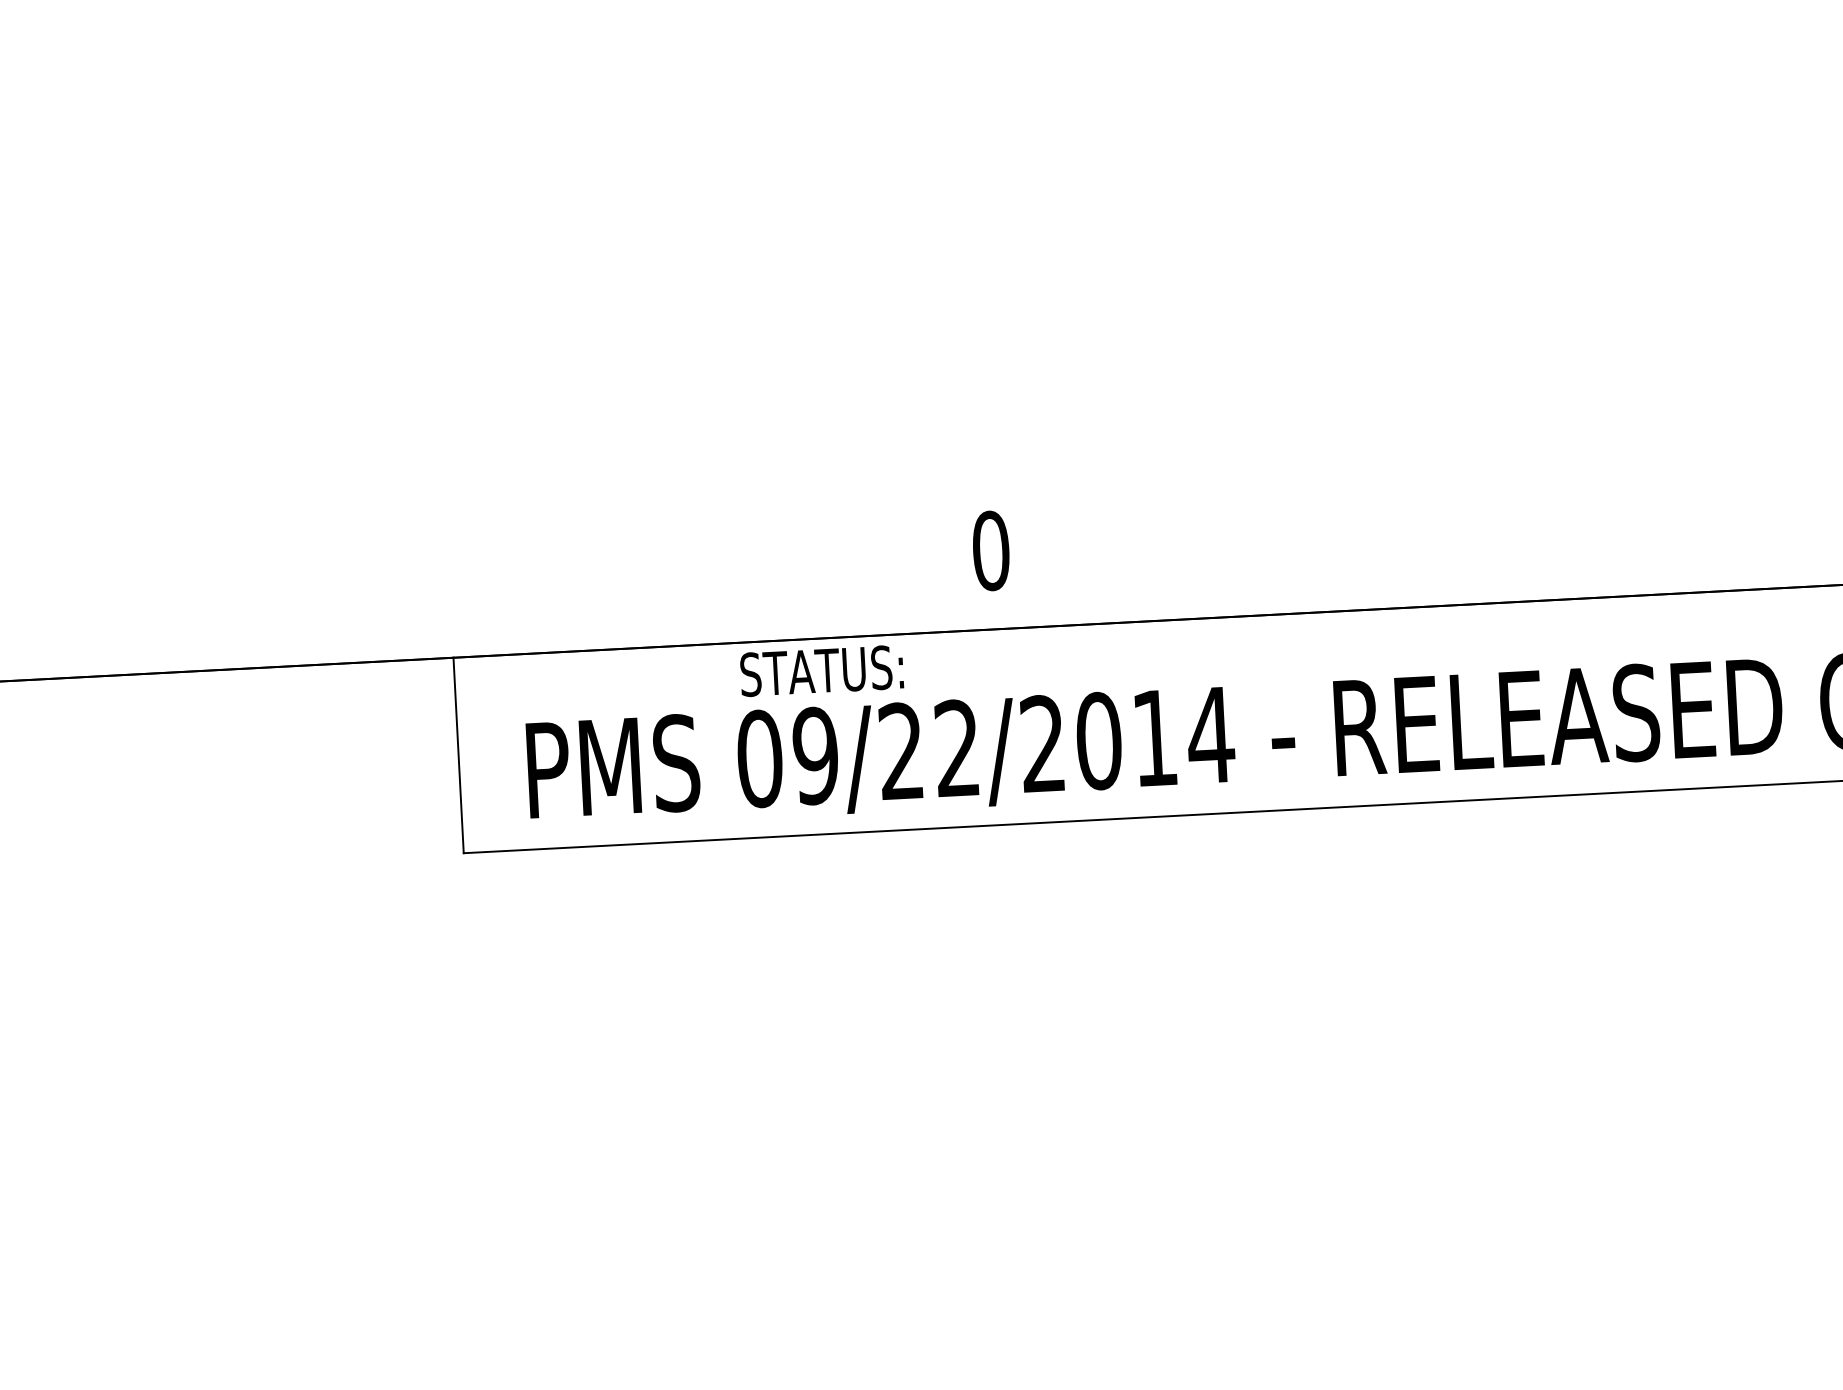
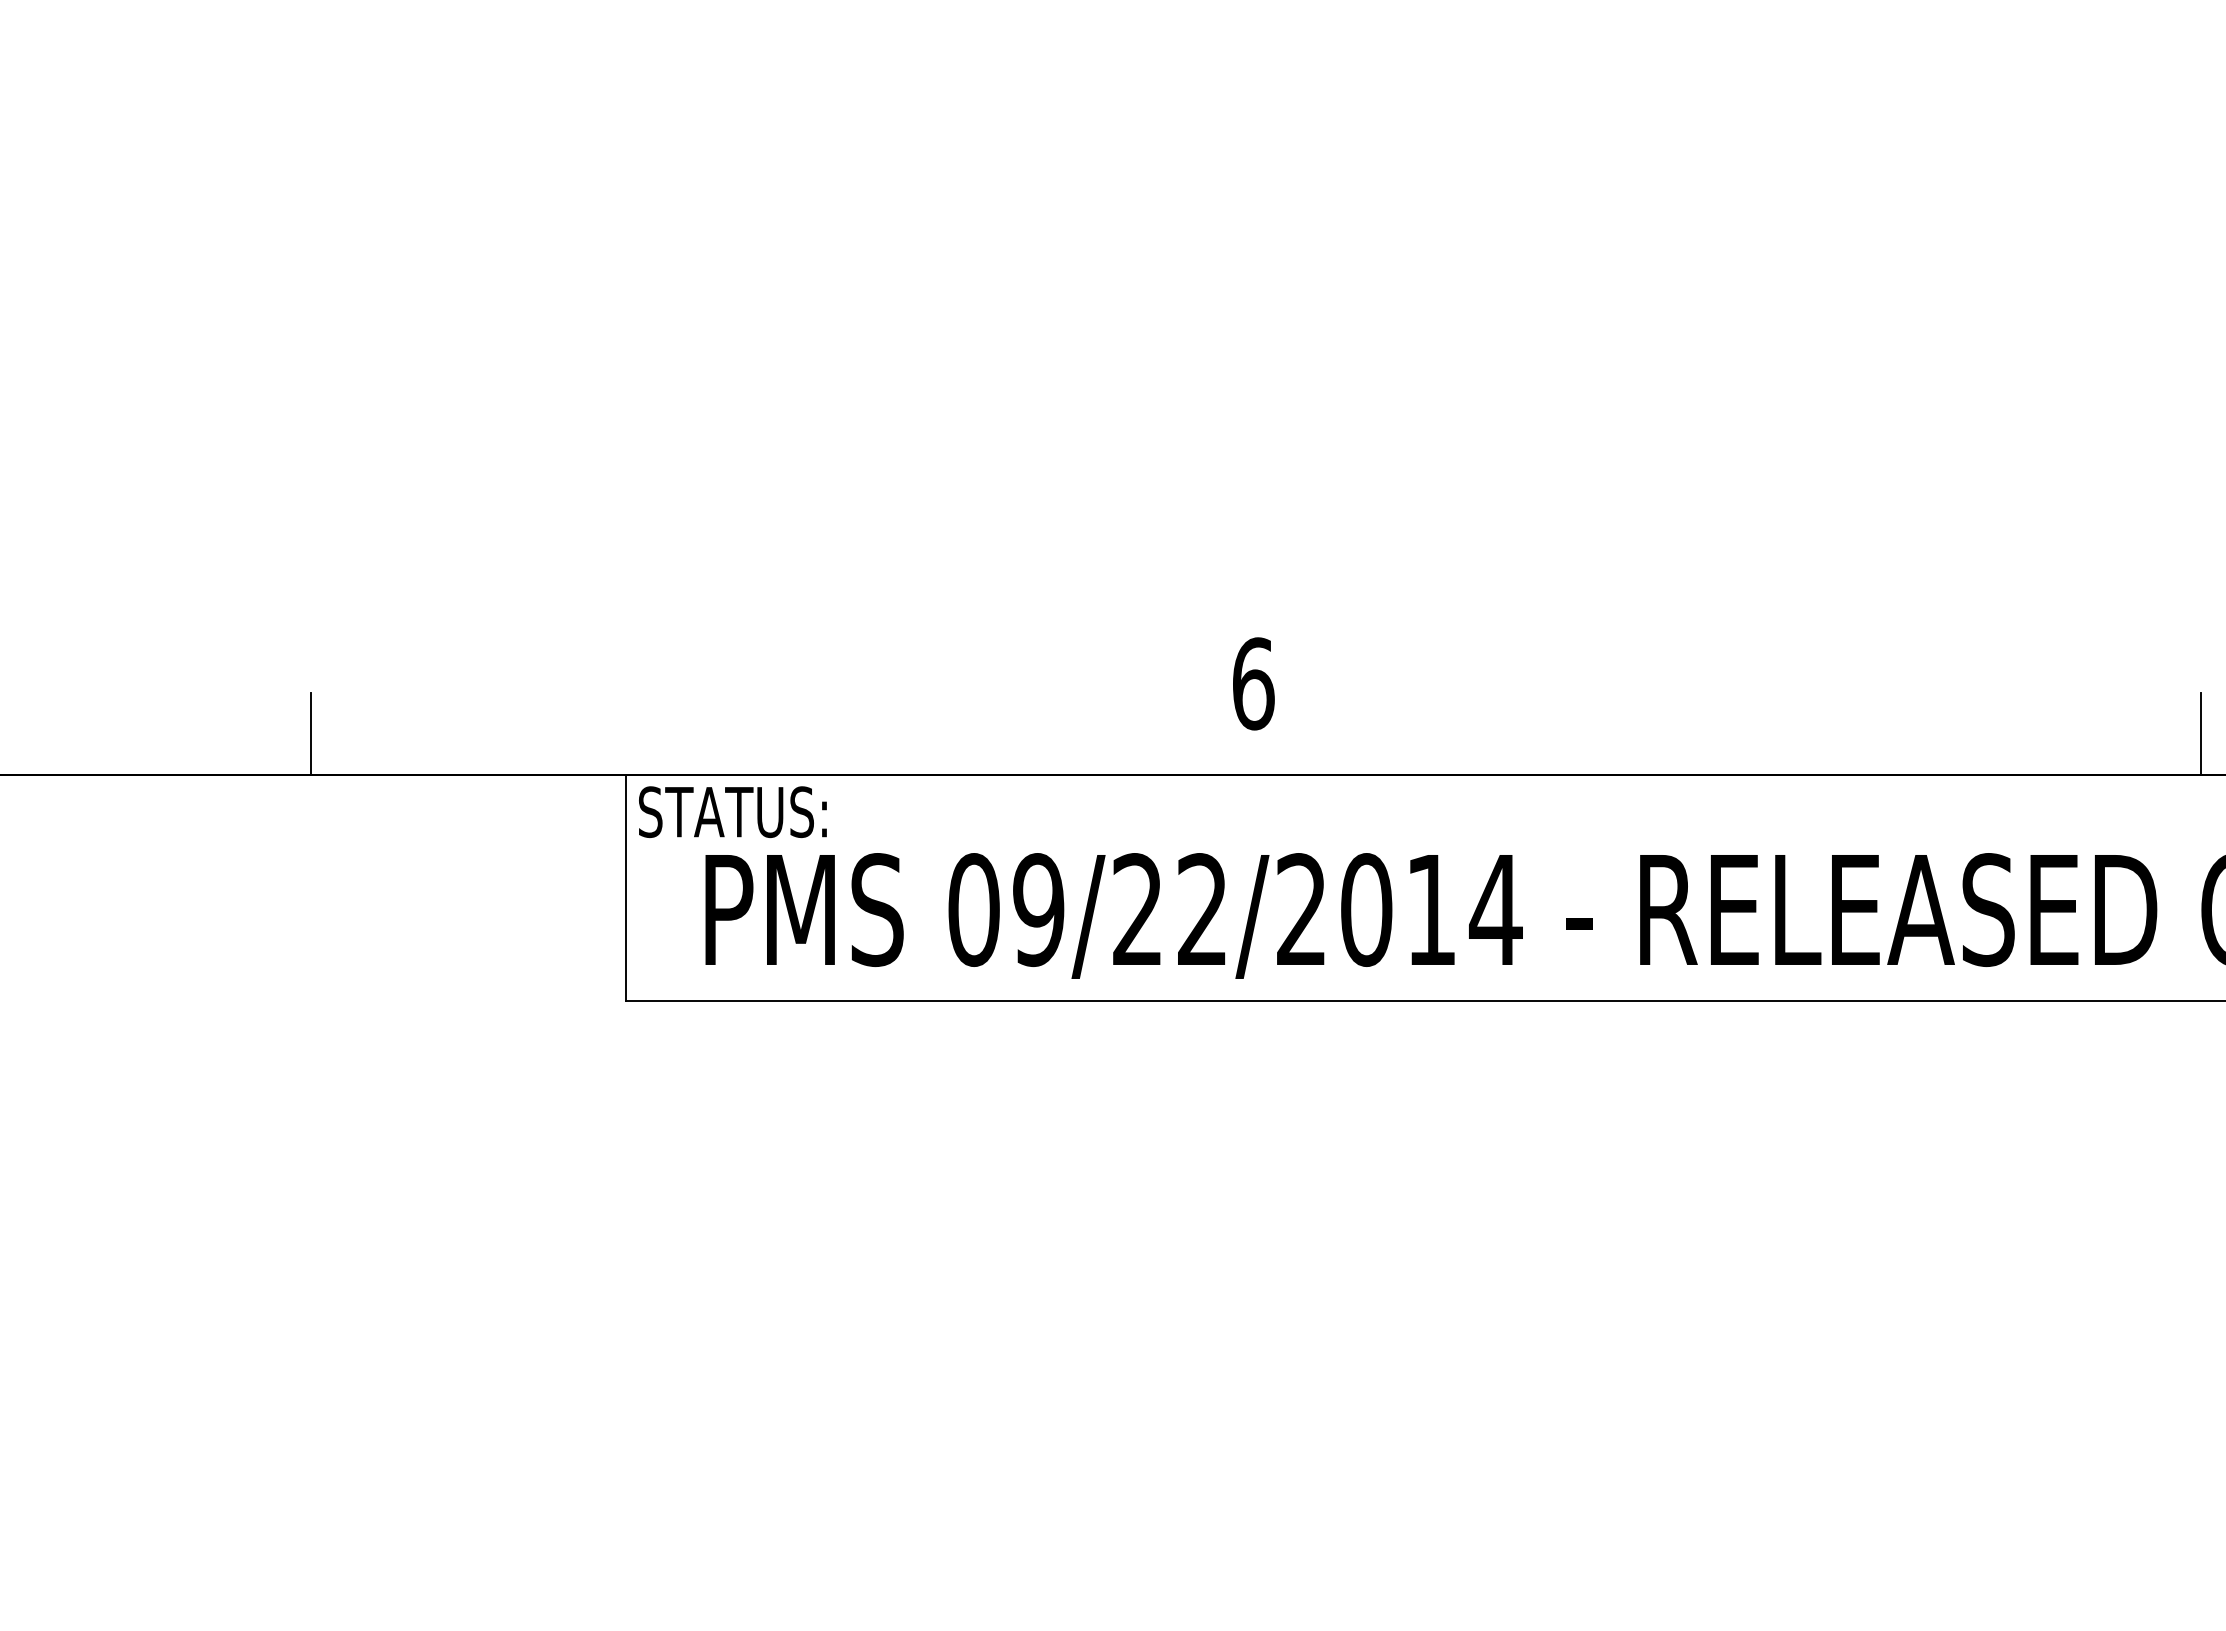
text: (991, 550) -> (1253, 683), 0 -> 6
line: (1812, 550) -> (2201, 733), added
line: (178, 636) -> (310, 733), added
text: (821, 671) -> (732, 812), moved

